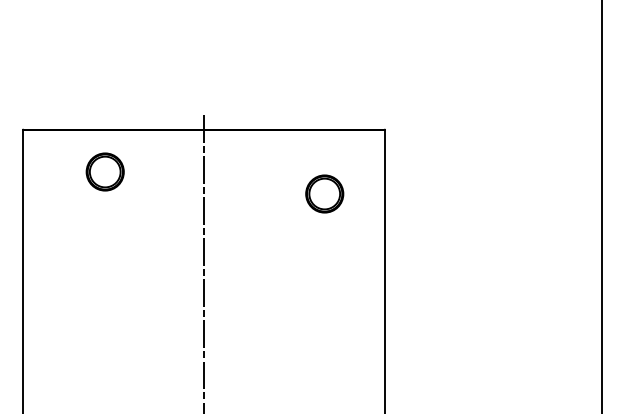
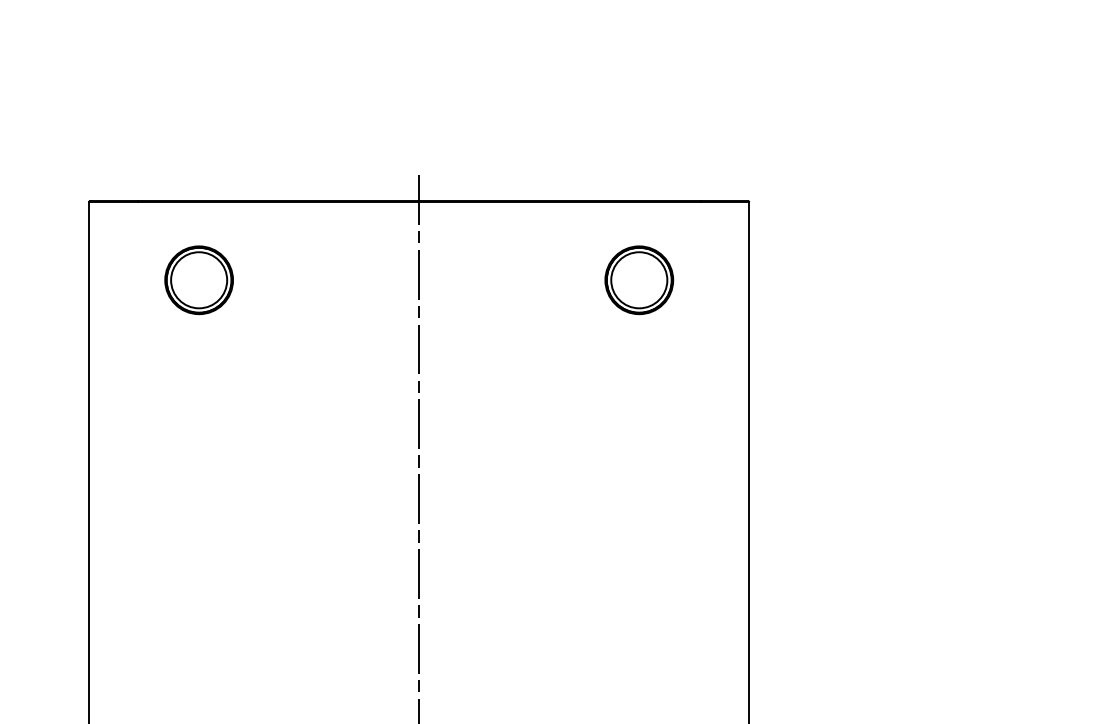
part: (104, 171) -> (197, 279), moved
part: (324, 193) -> (638, 279), moved

